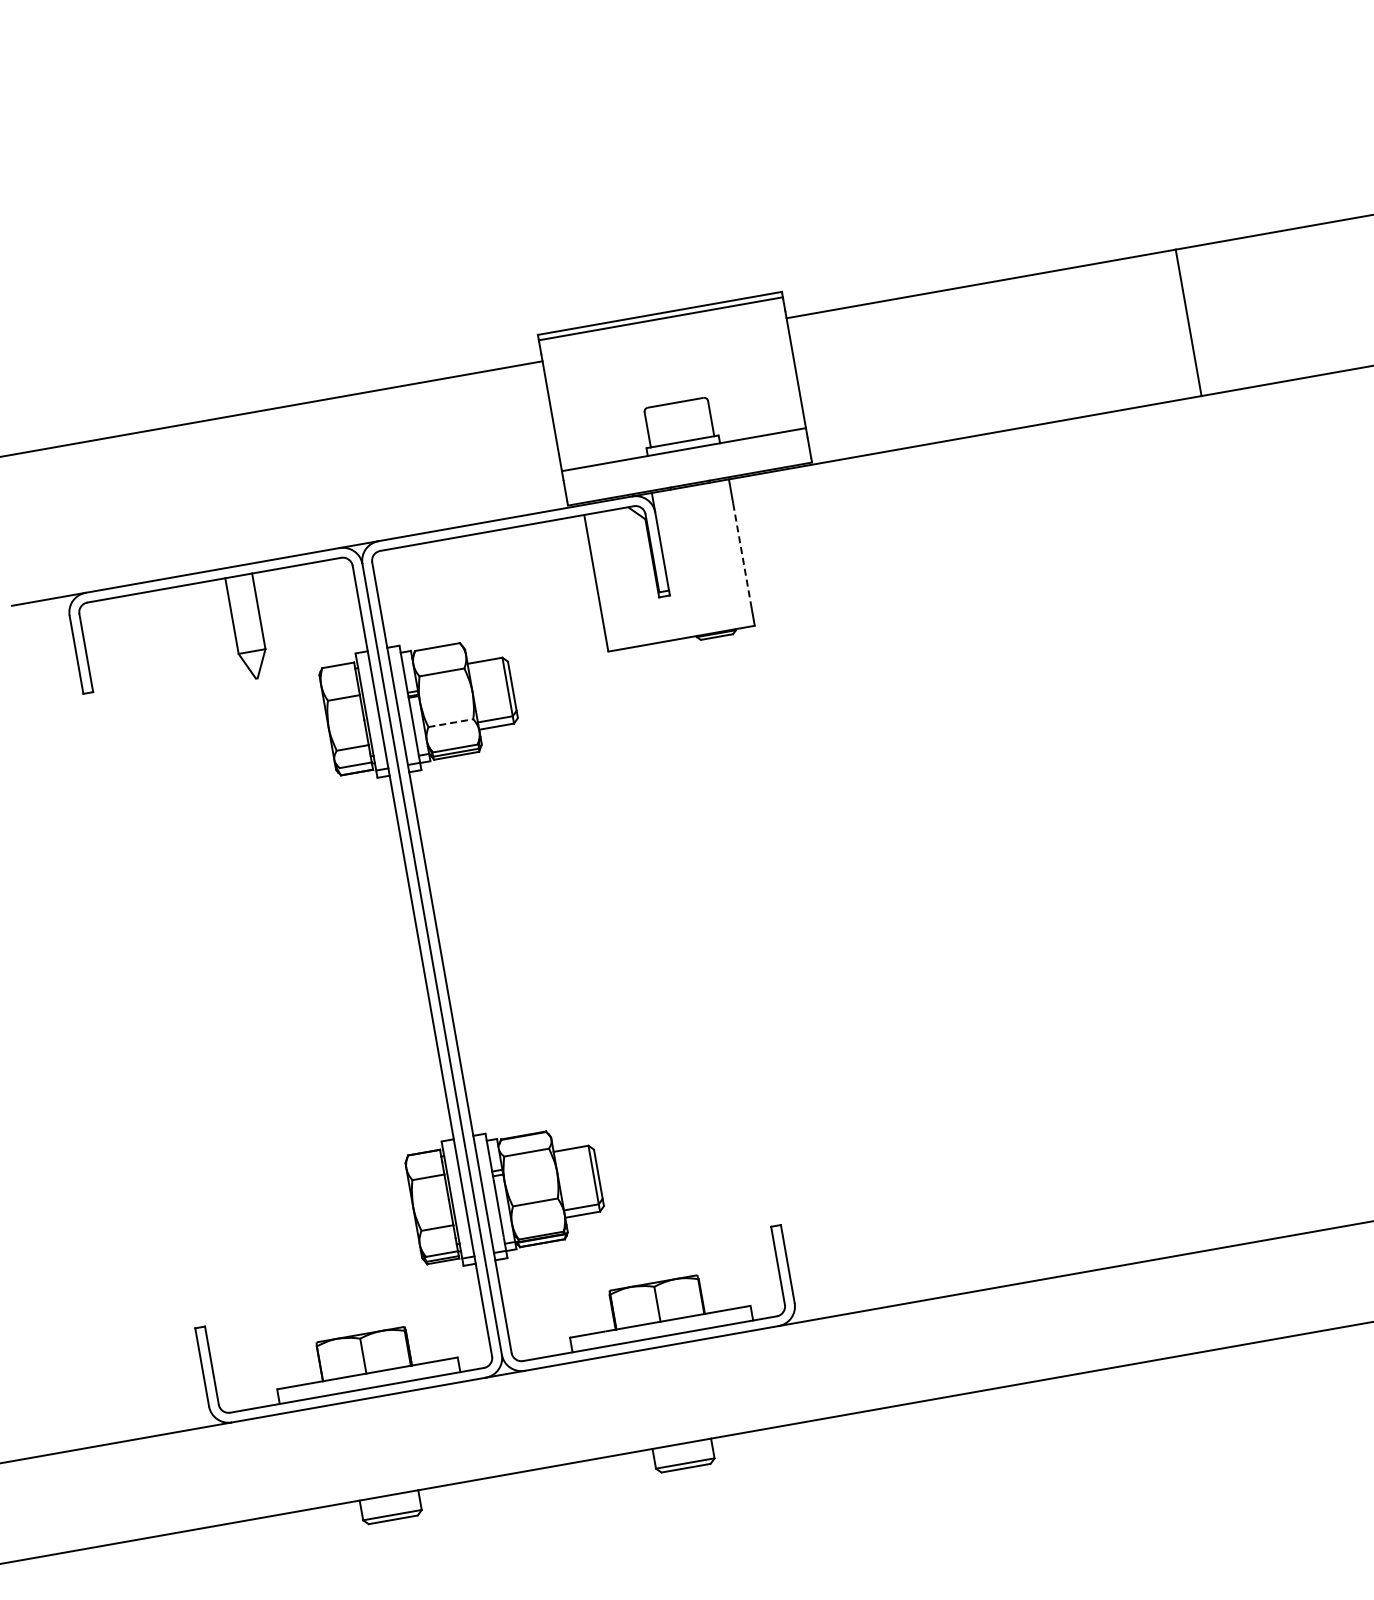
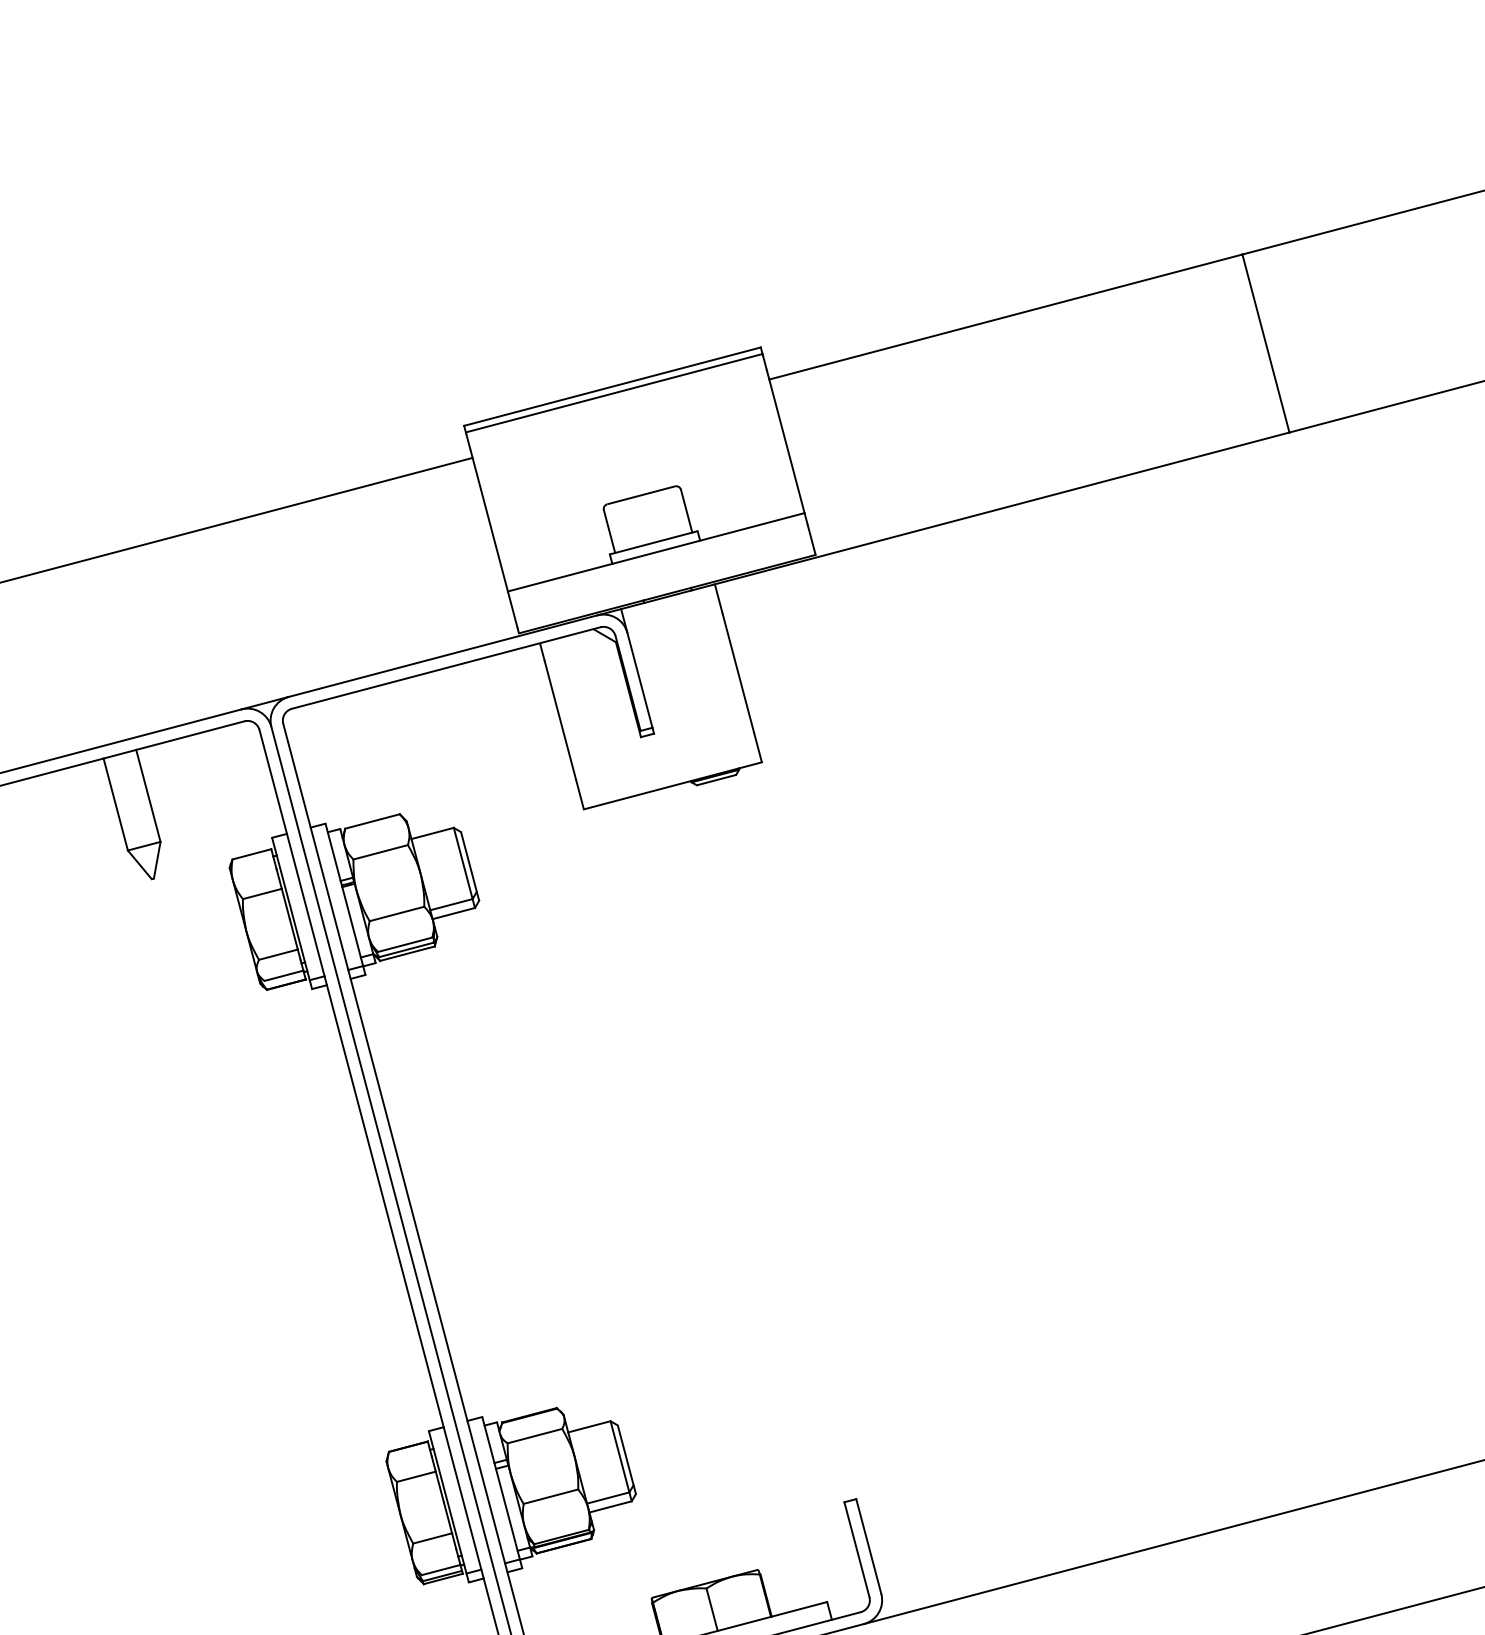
line: (741, 552) -> (737, 673), dashed -> solid
line: (450, 723) -> (396, 914), dashed -> solid

